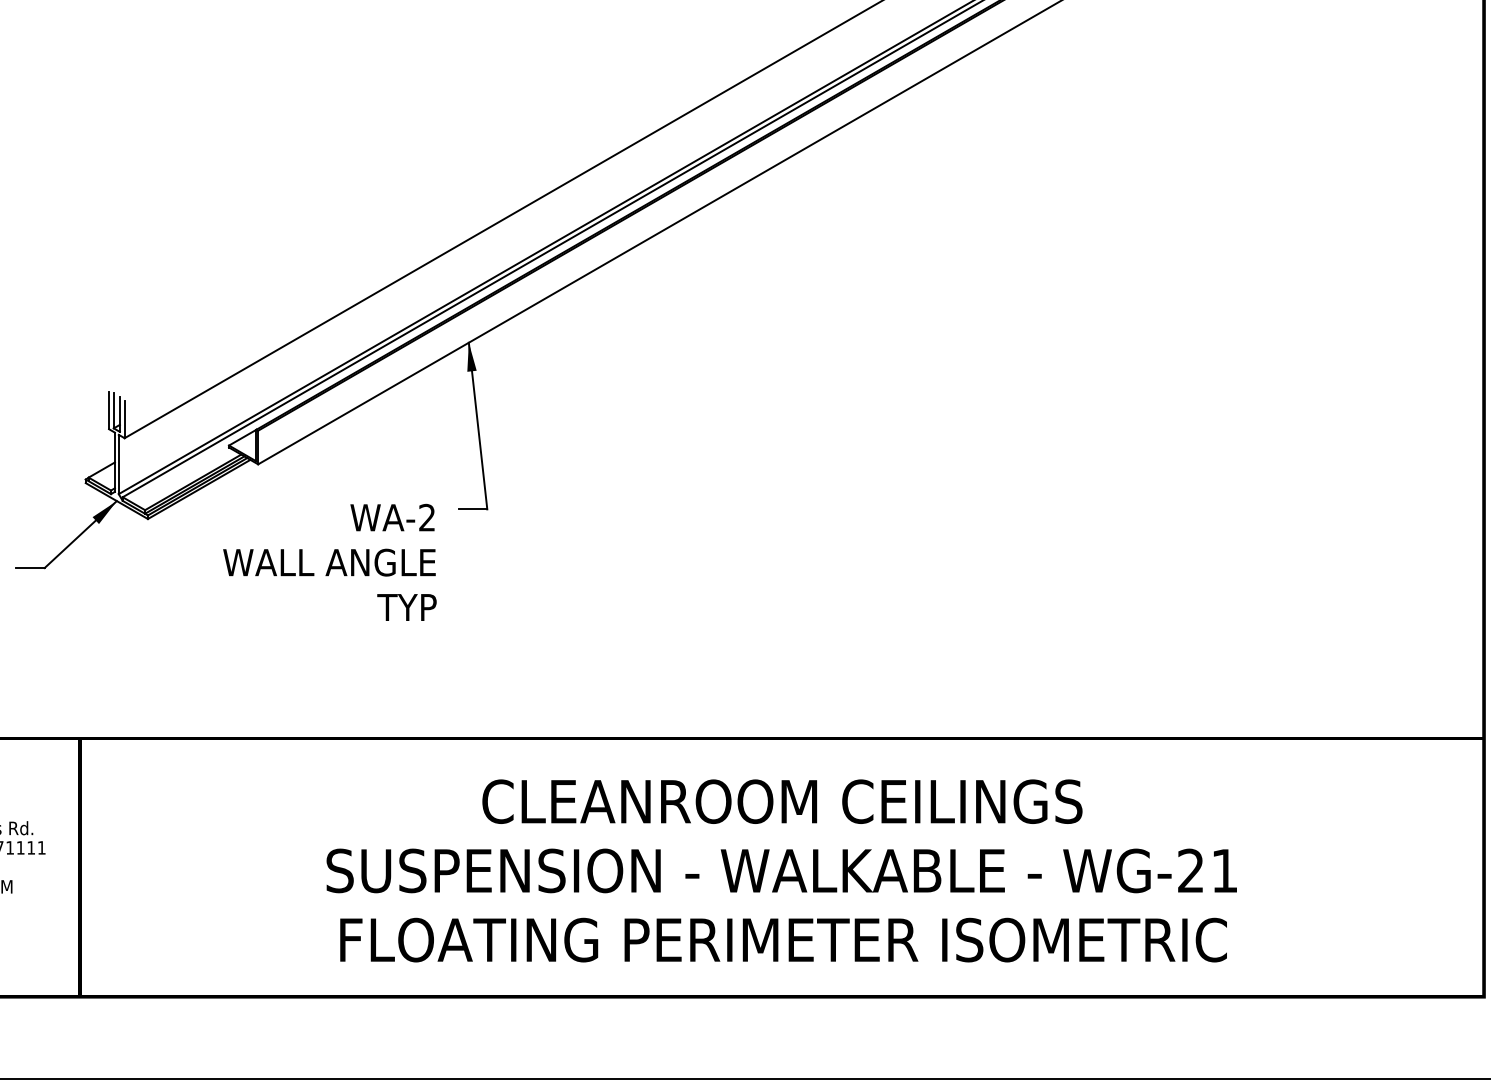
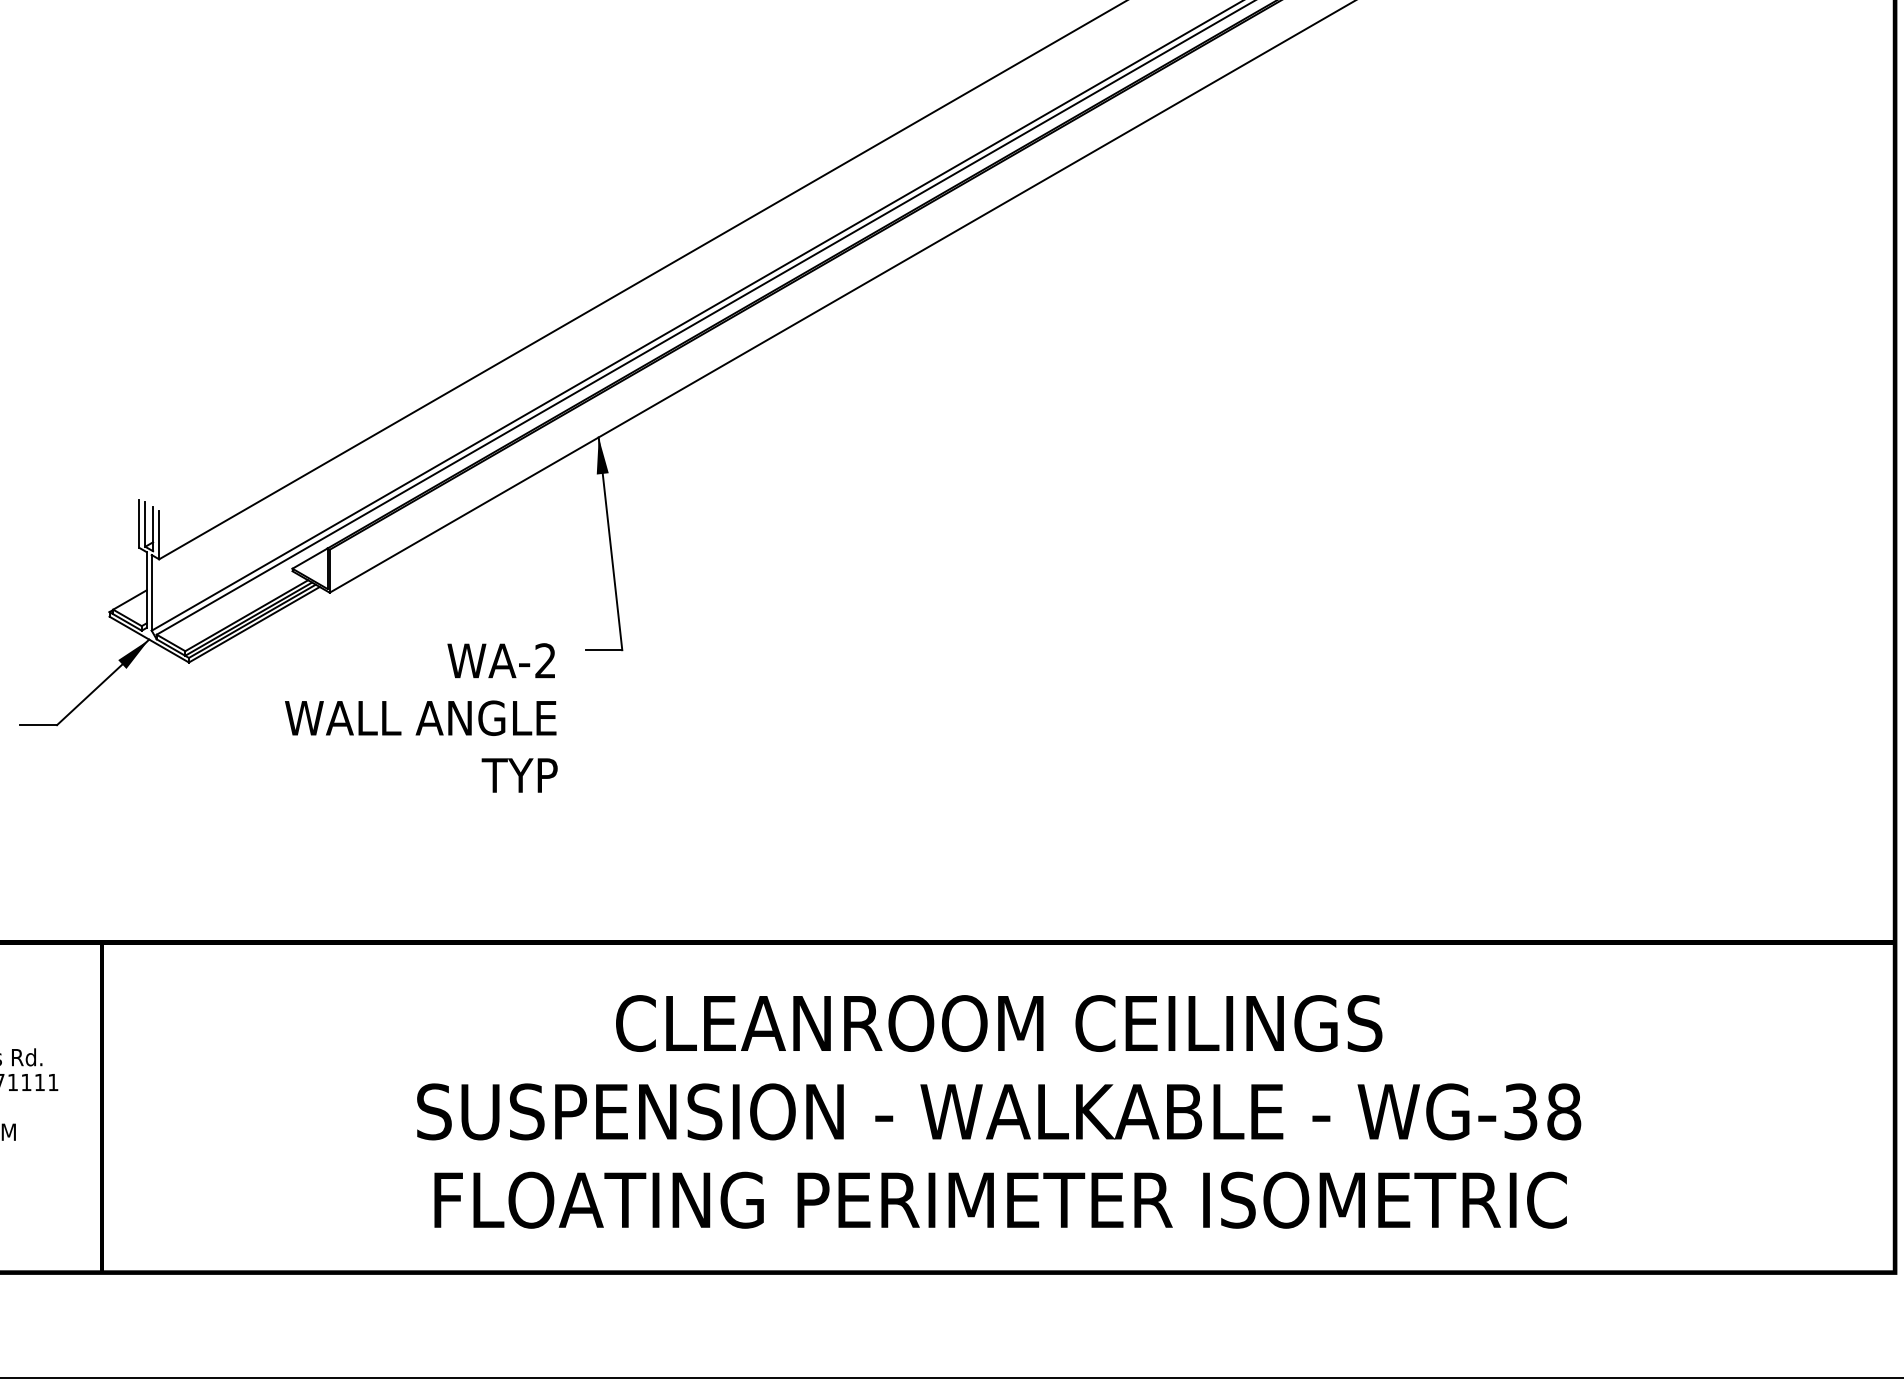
text: (1207, 870) -> (1542, 1111), WG-21 -> WG-38

